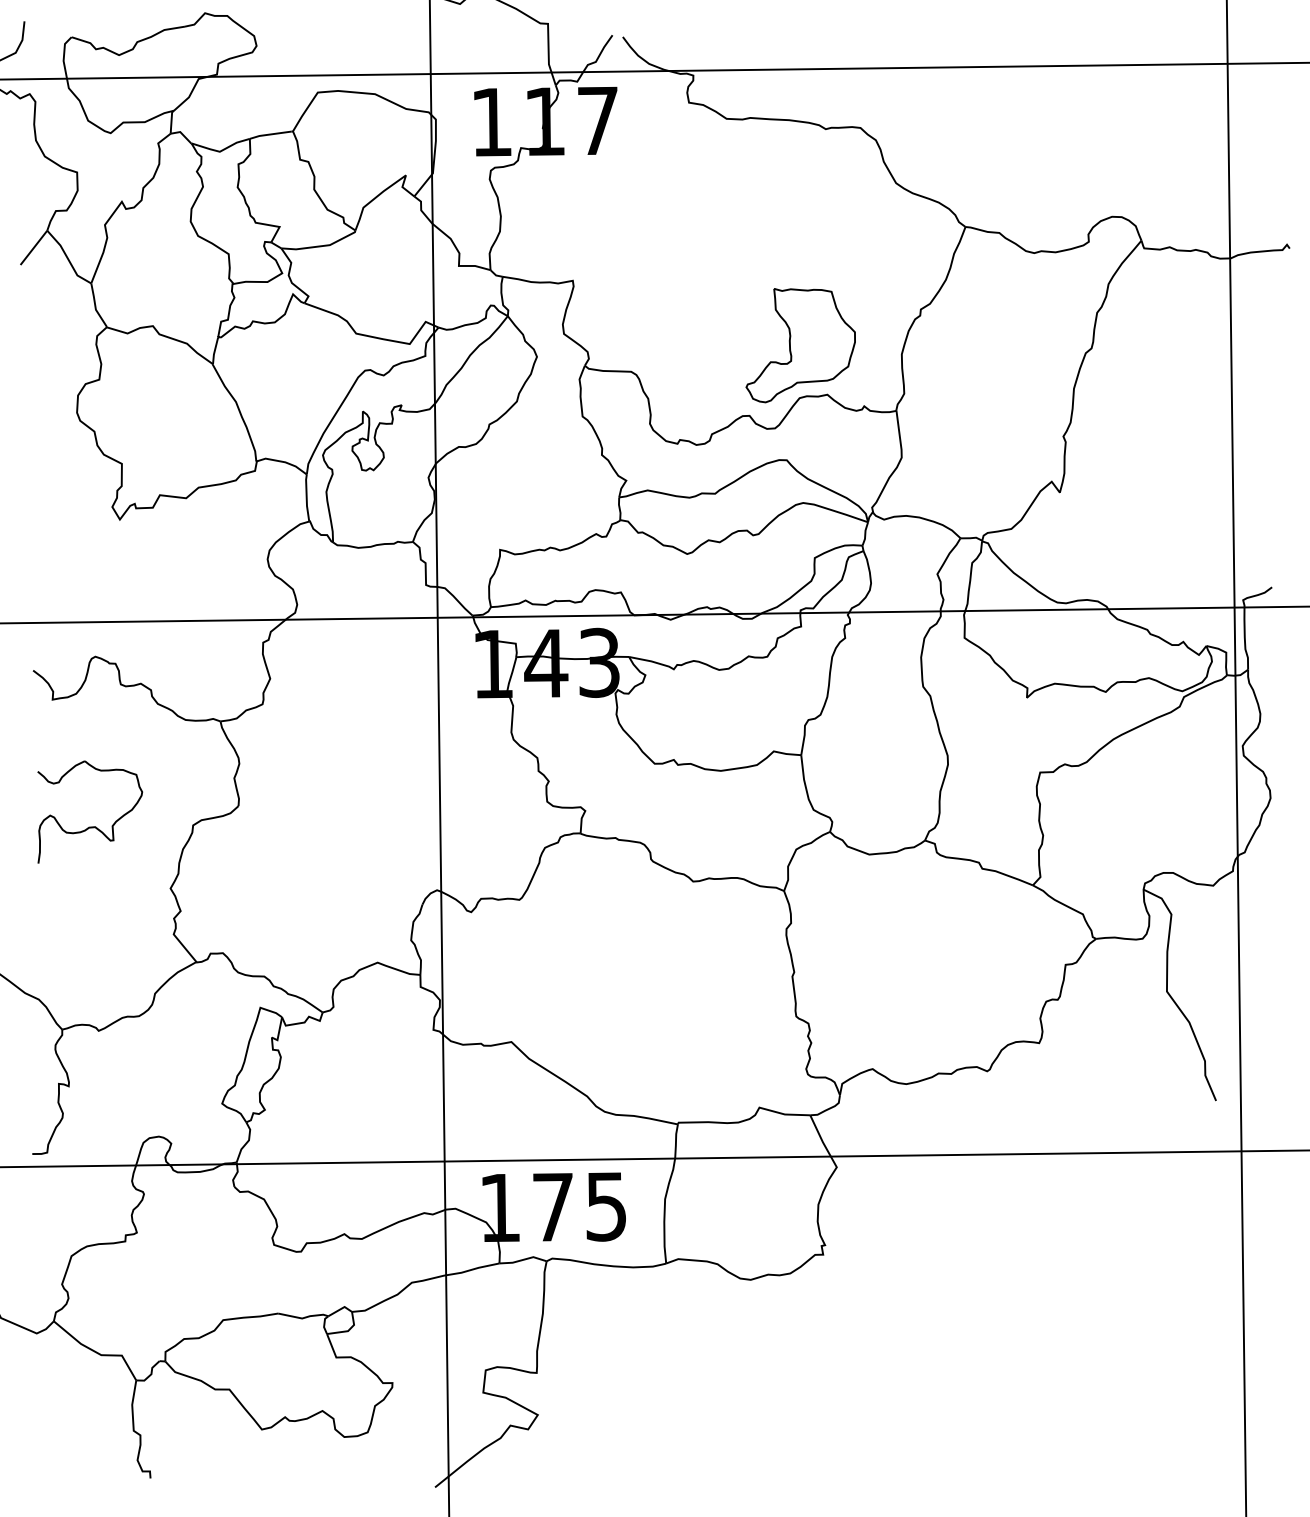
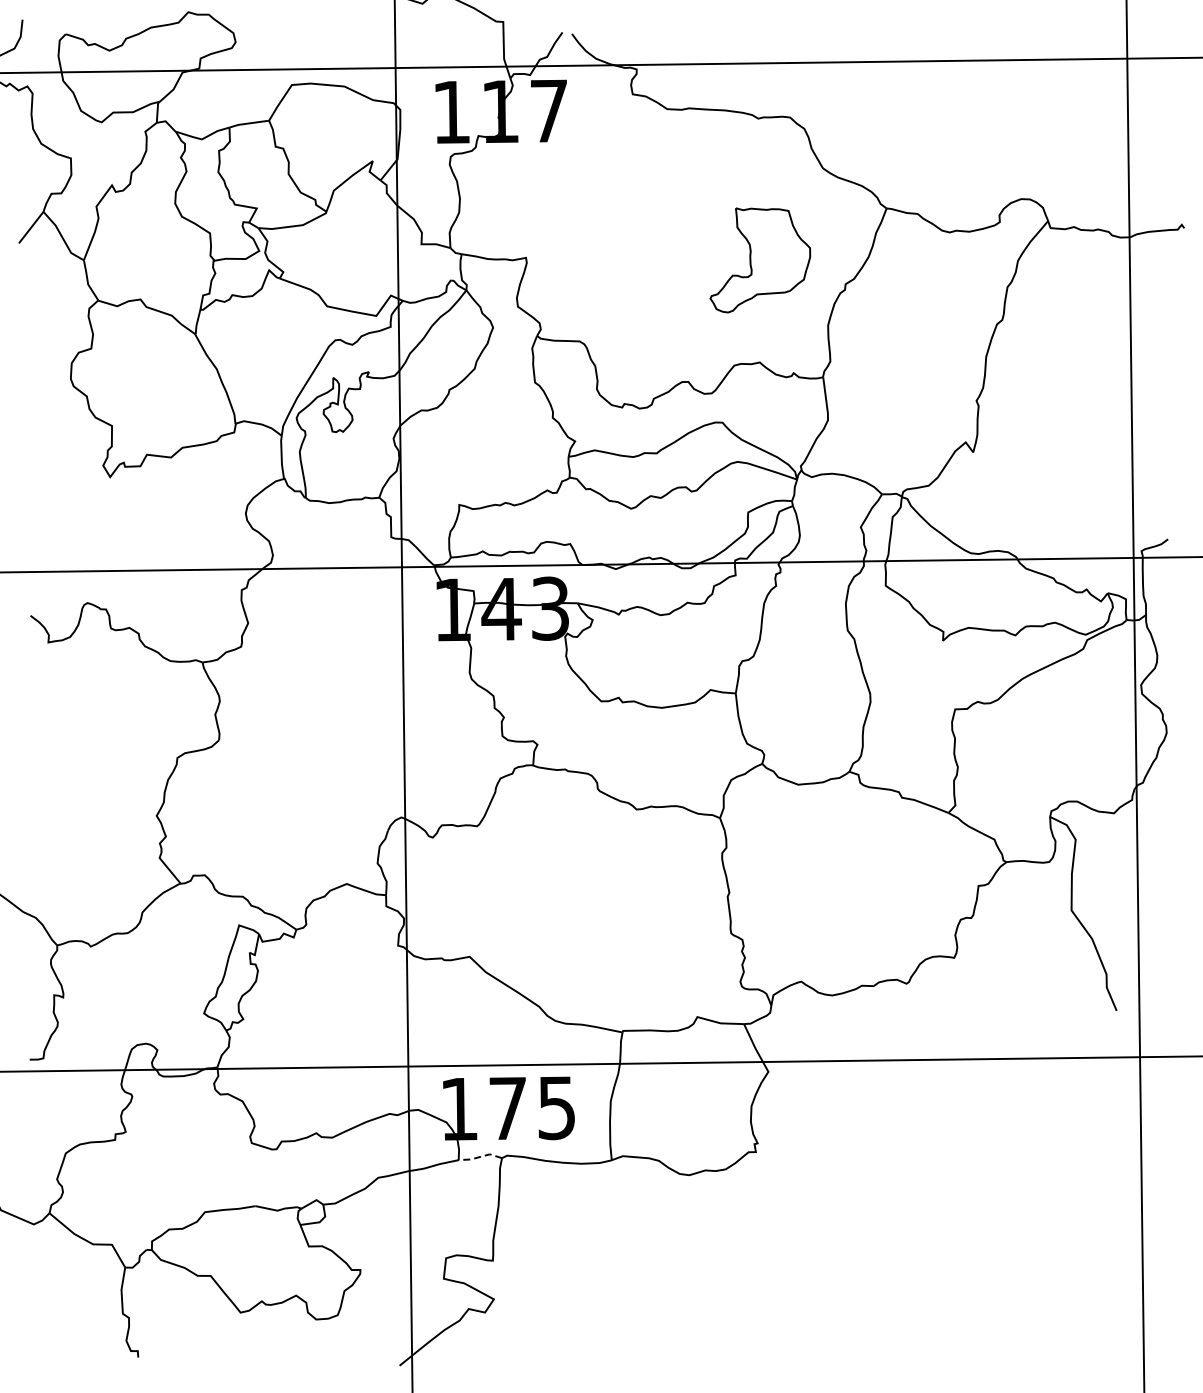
part: (800, 345) -> (760, 260), moved
part: (91, 826) -> (84, 758), removed
line: (523, 1259) -> (480, 1156), solid -> dashed

